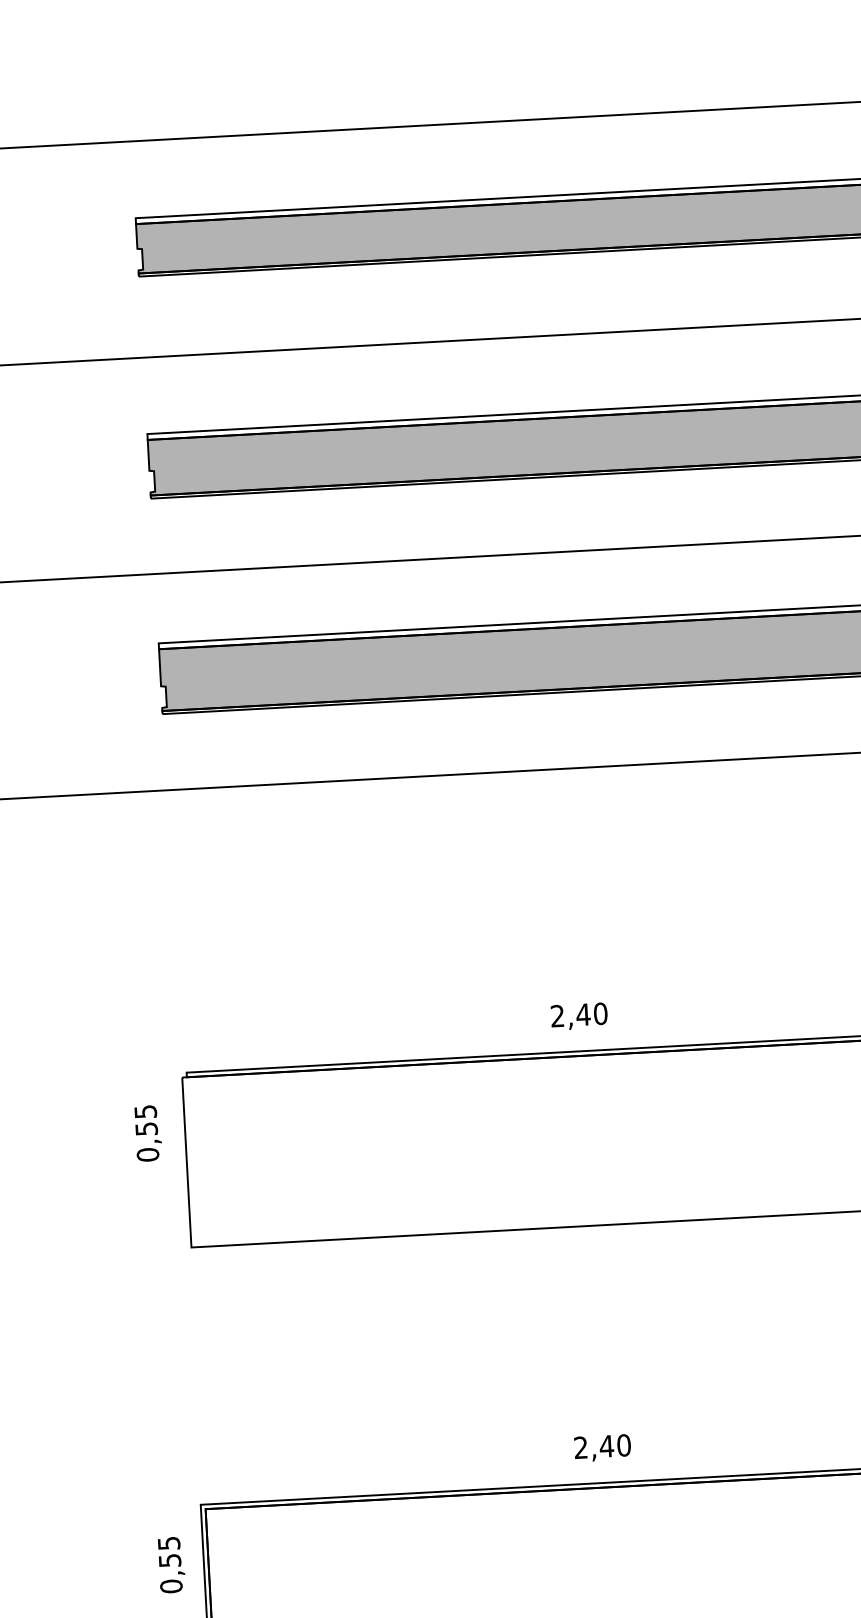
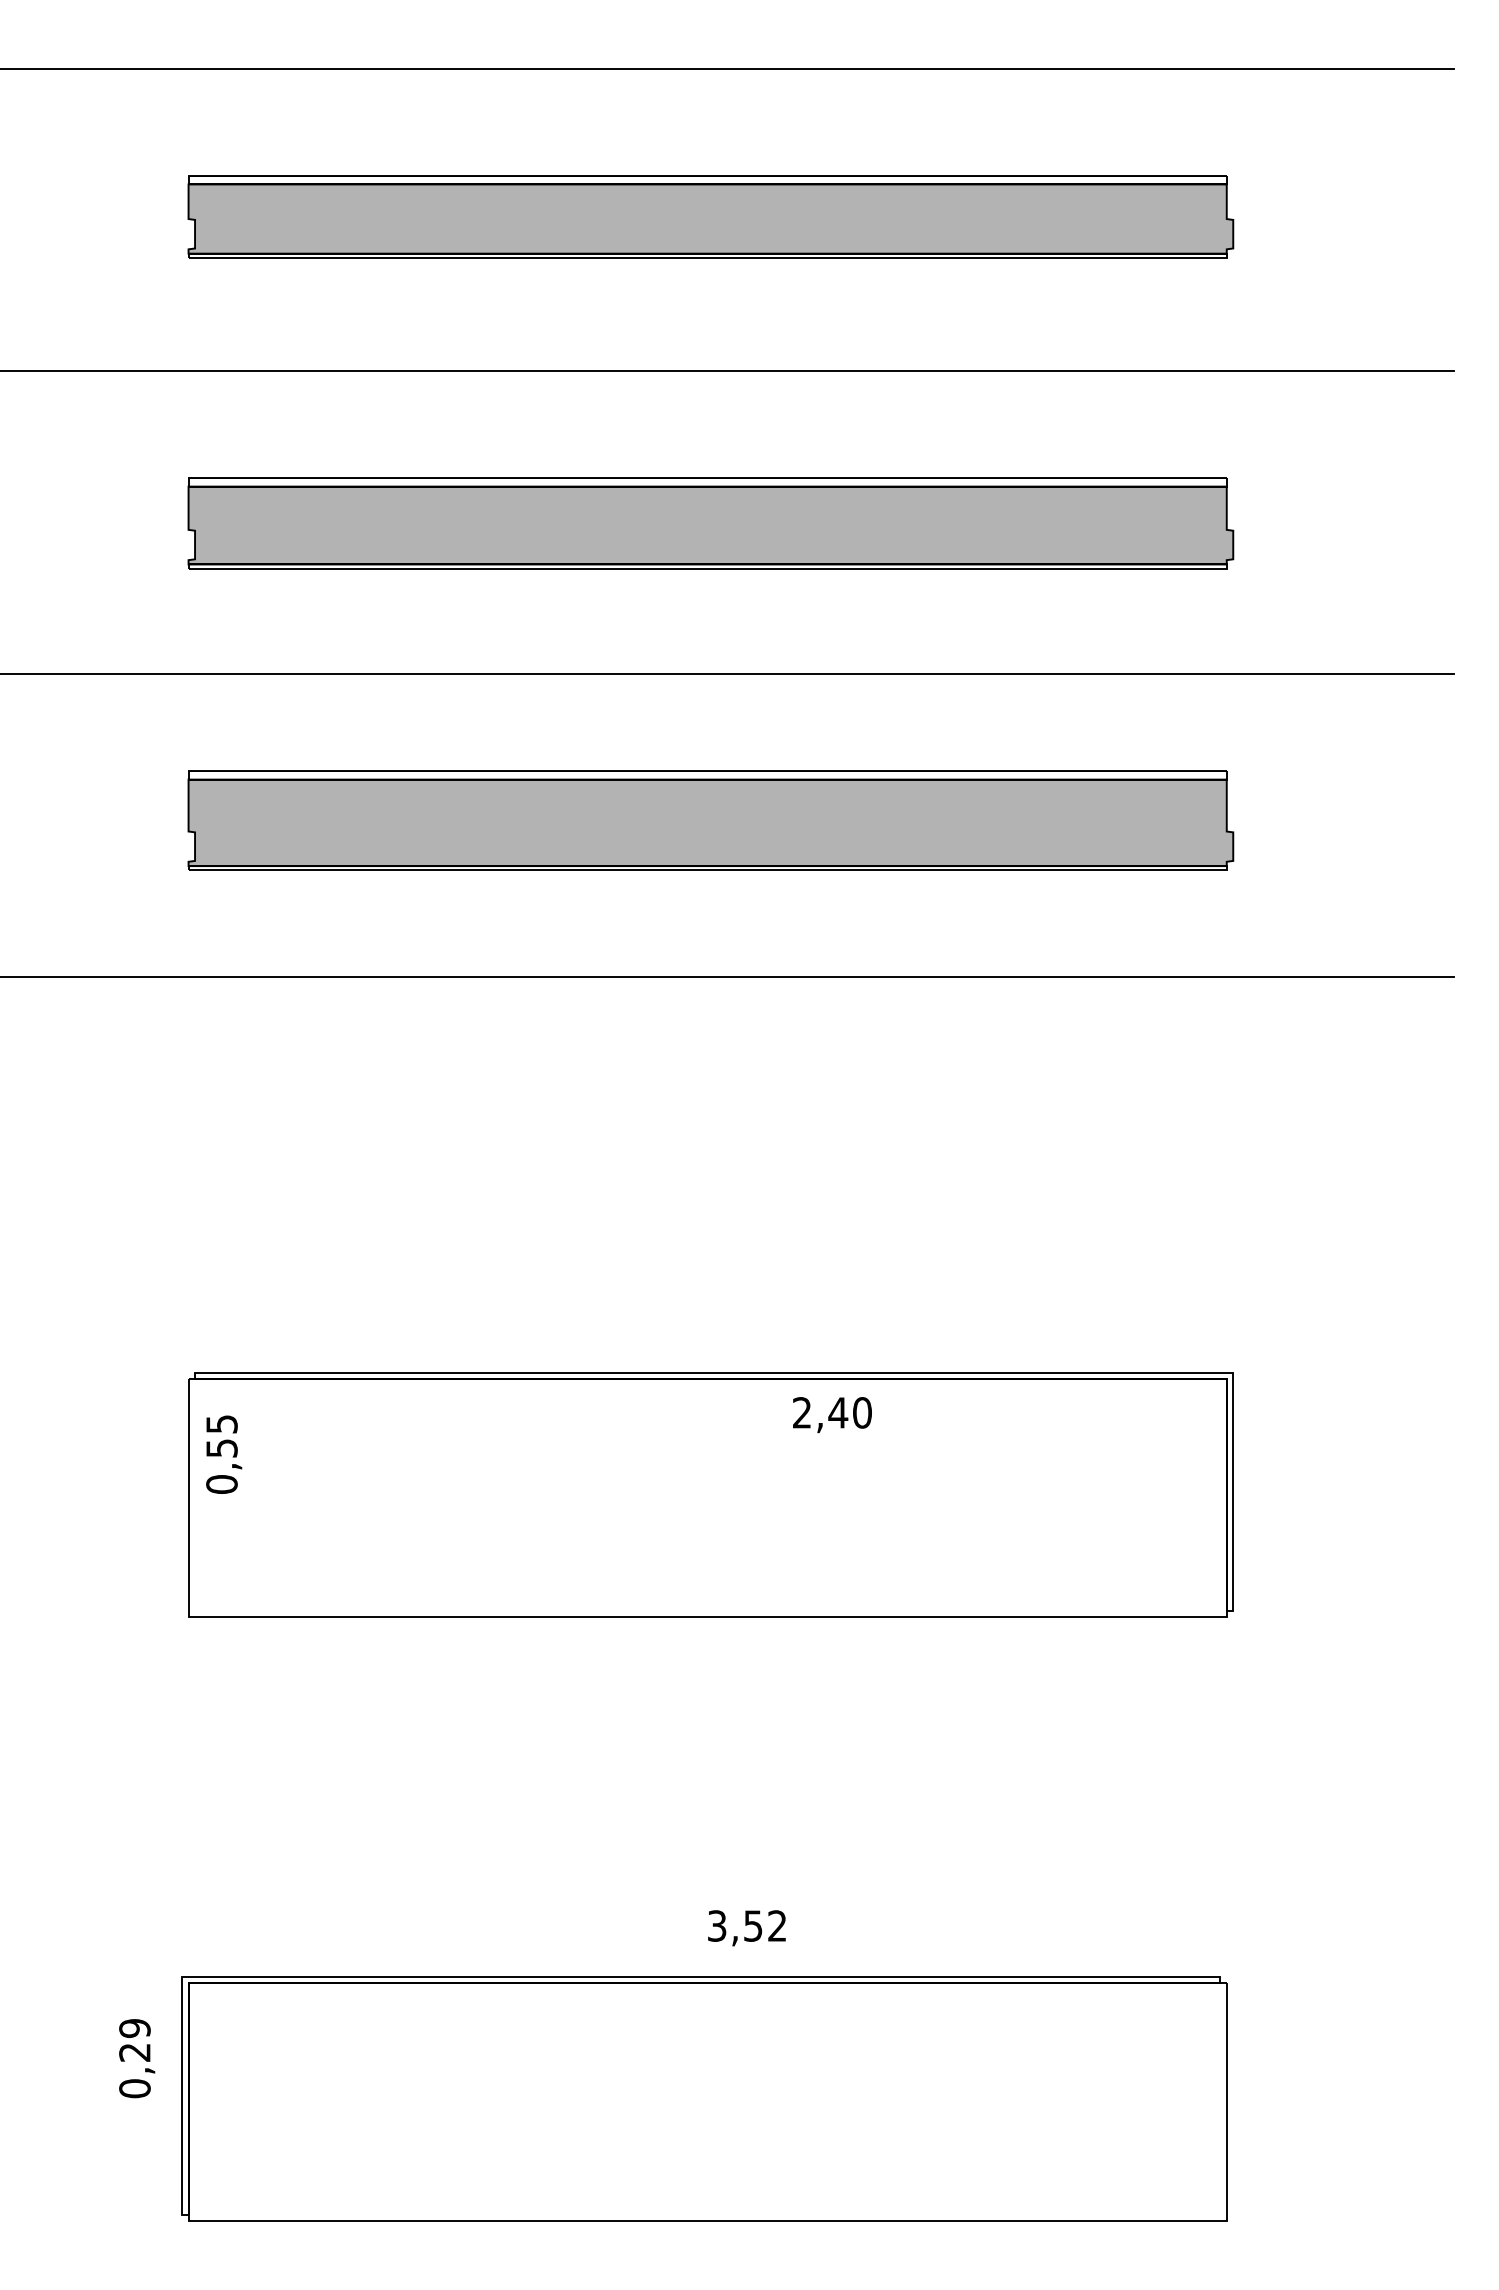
text: (579, 1016) -> (832, 1415), moved
text: (148, 1133) -> (224, 1454), moved
text: (602, 1446) -> (747, 1925), 2,40 -> 3,52
text: (169, 1552) -> (134, 2040), 0,55 -> 0,29

